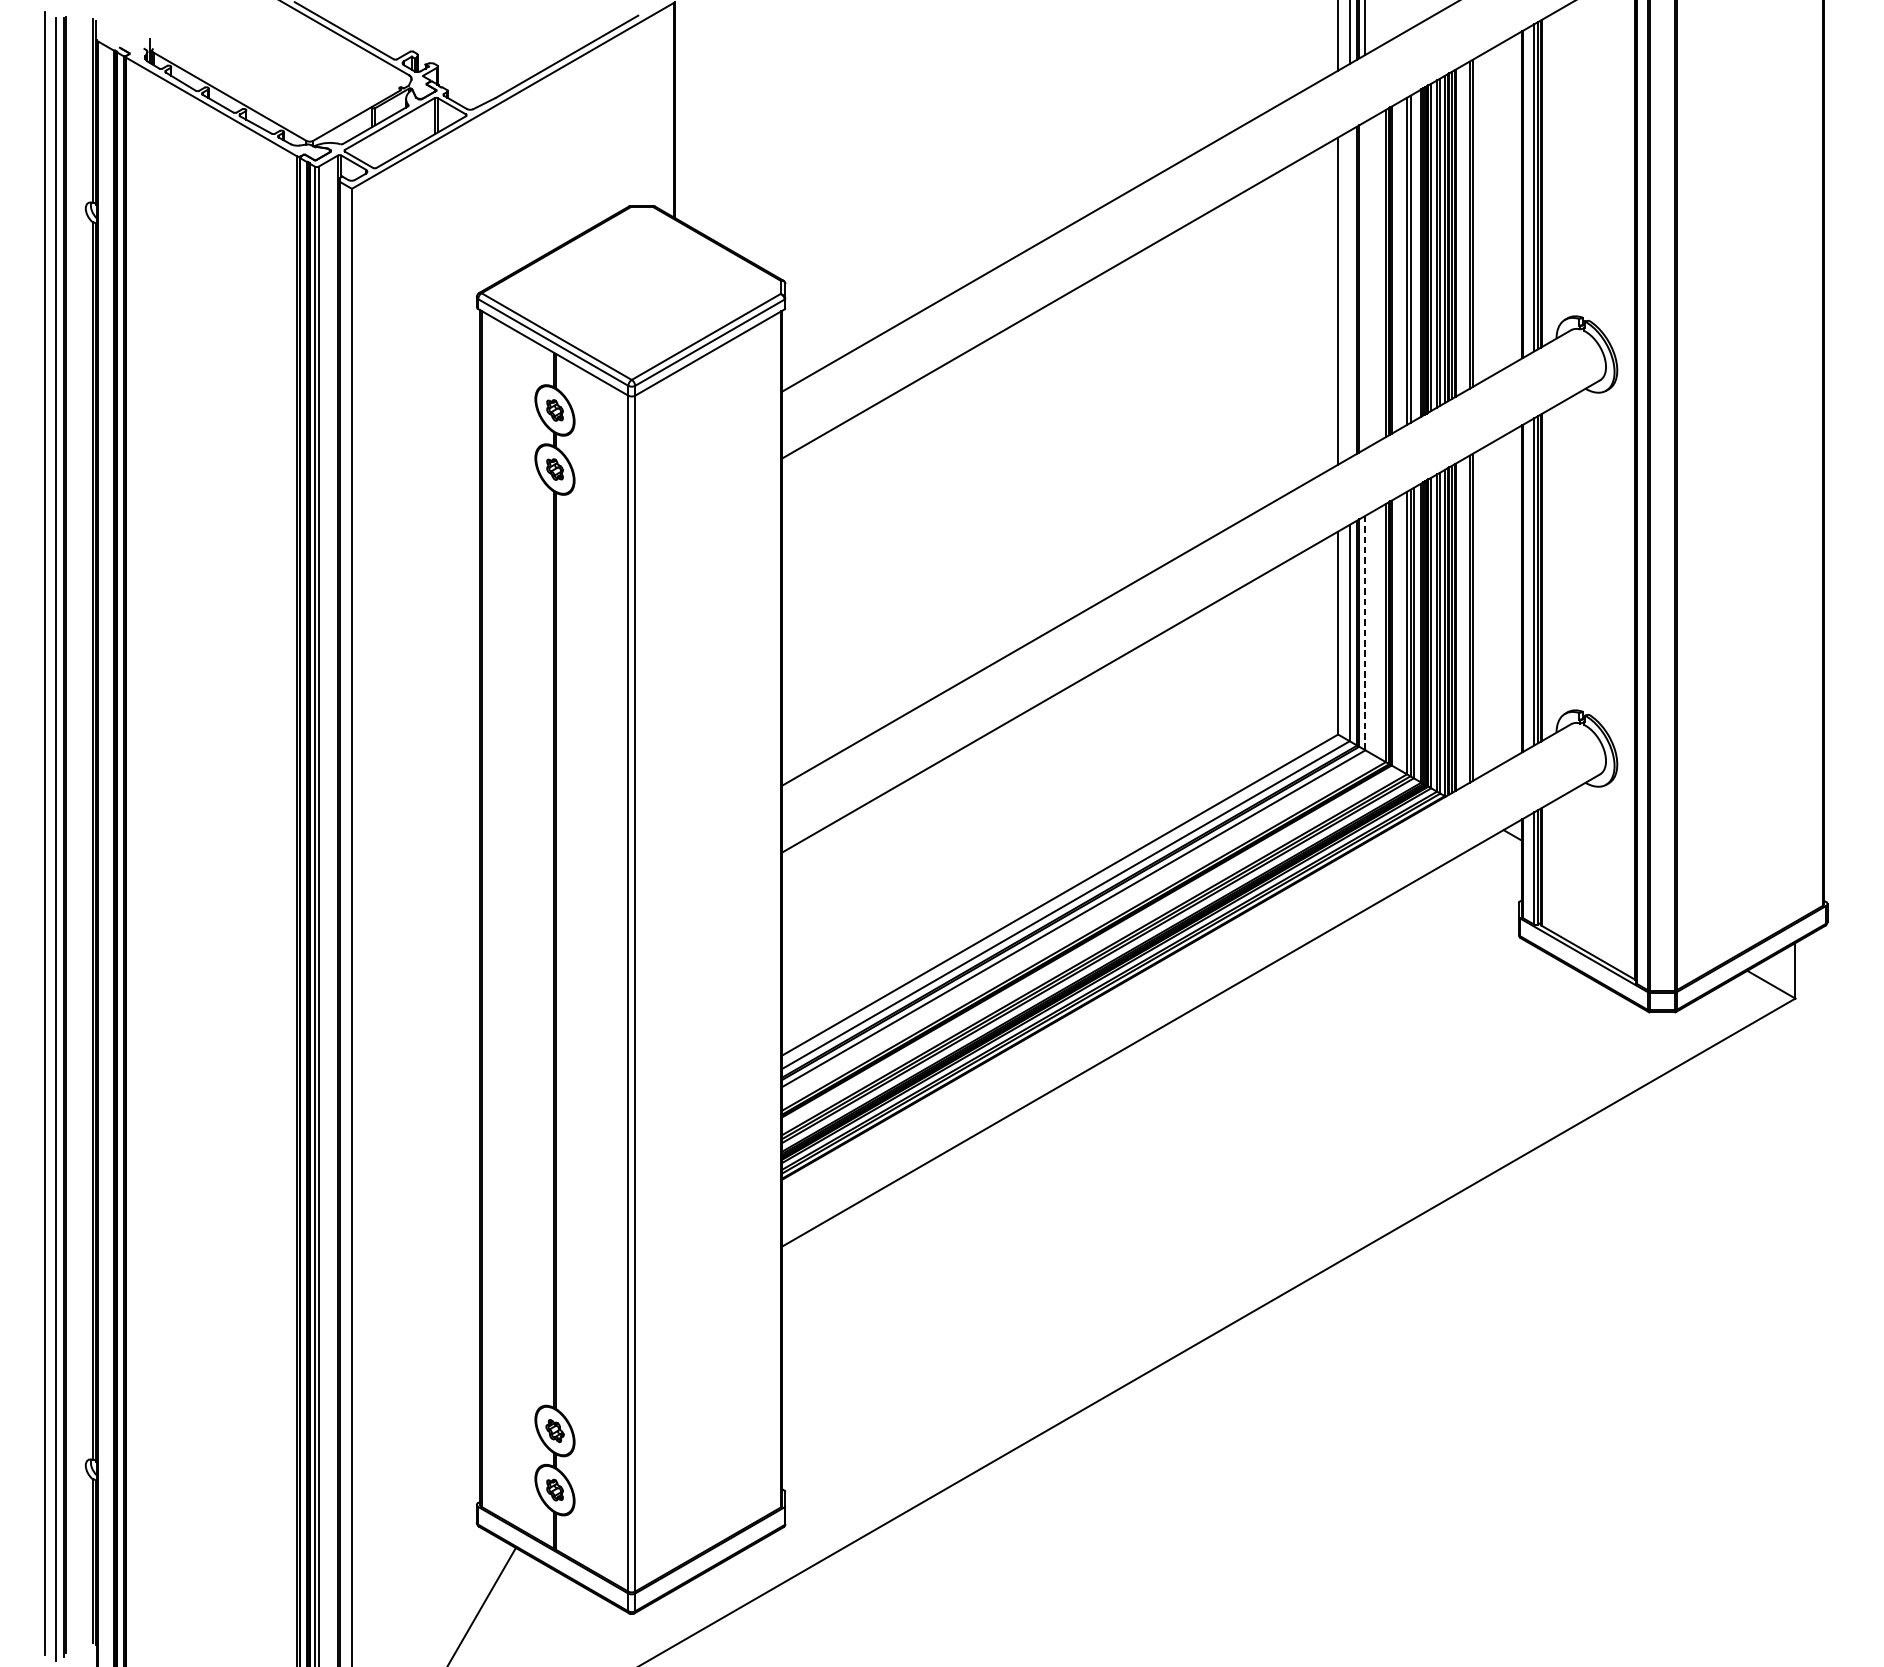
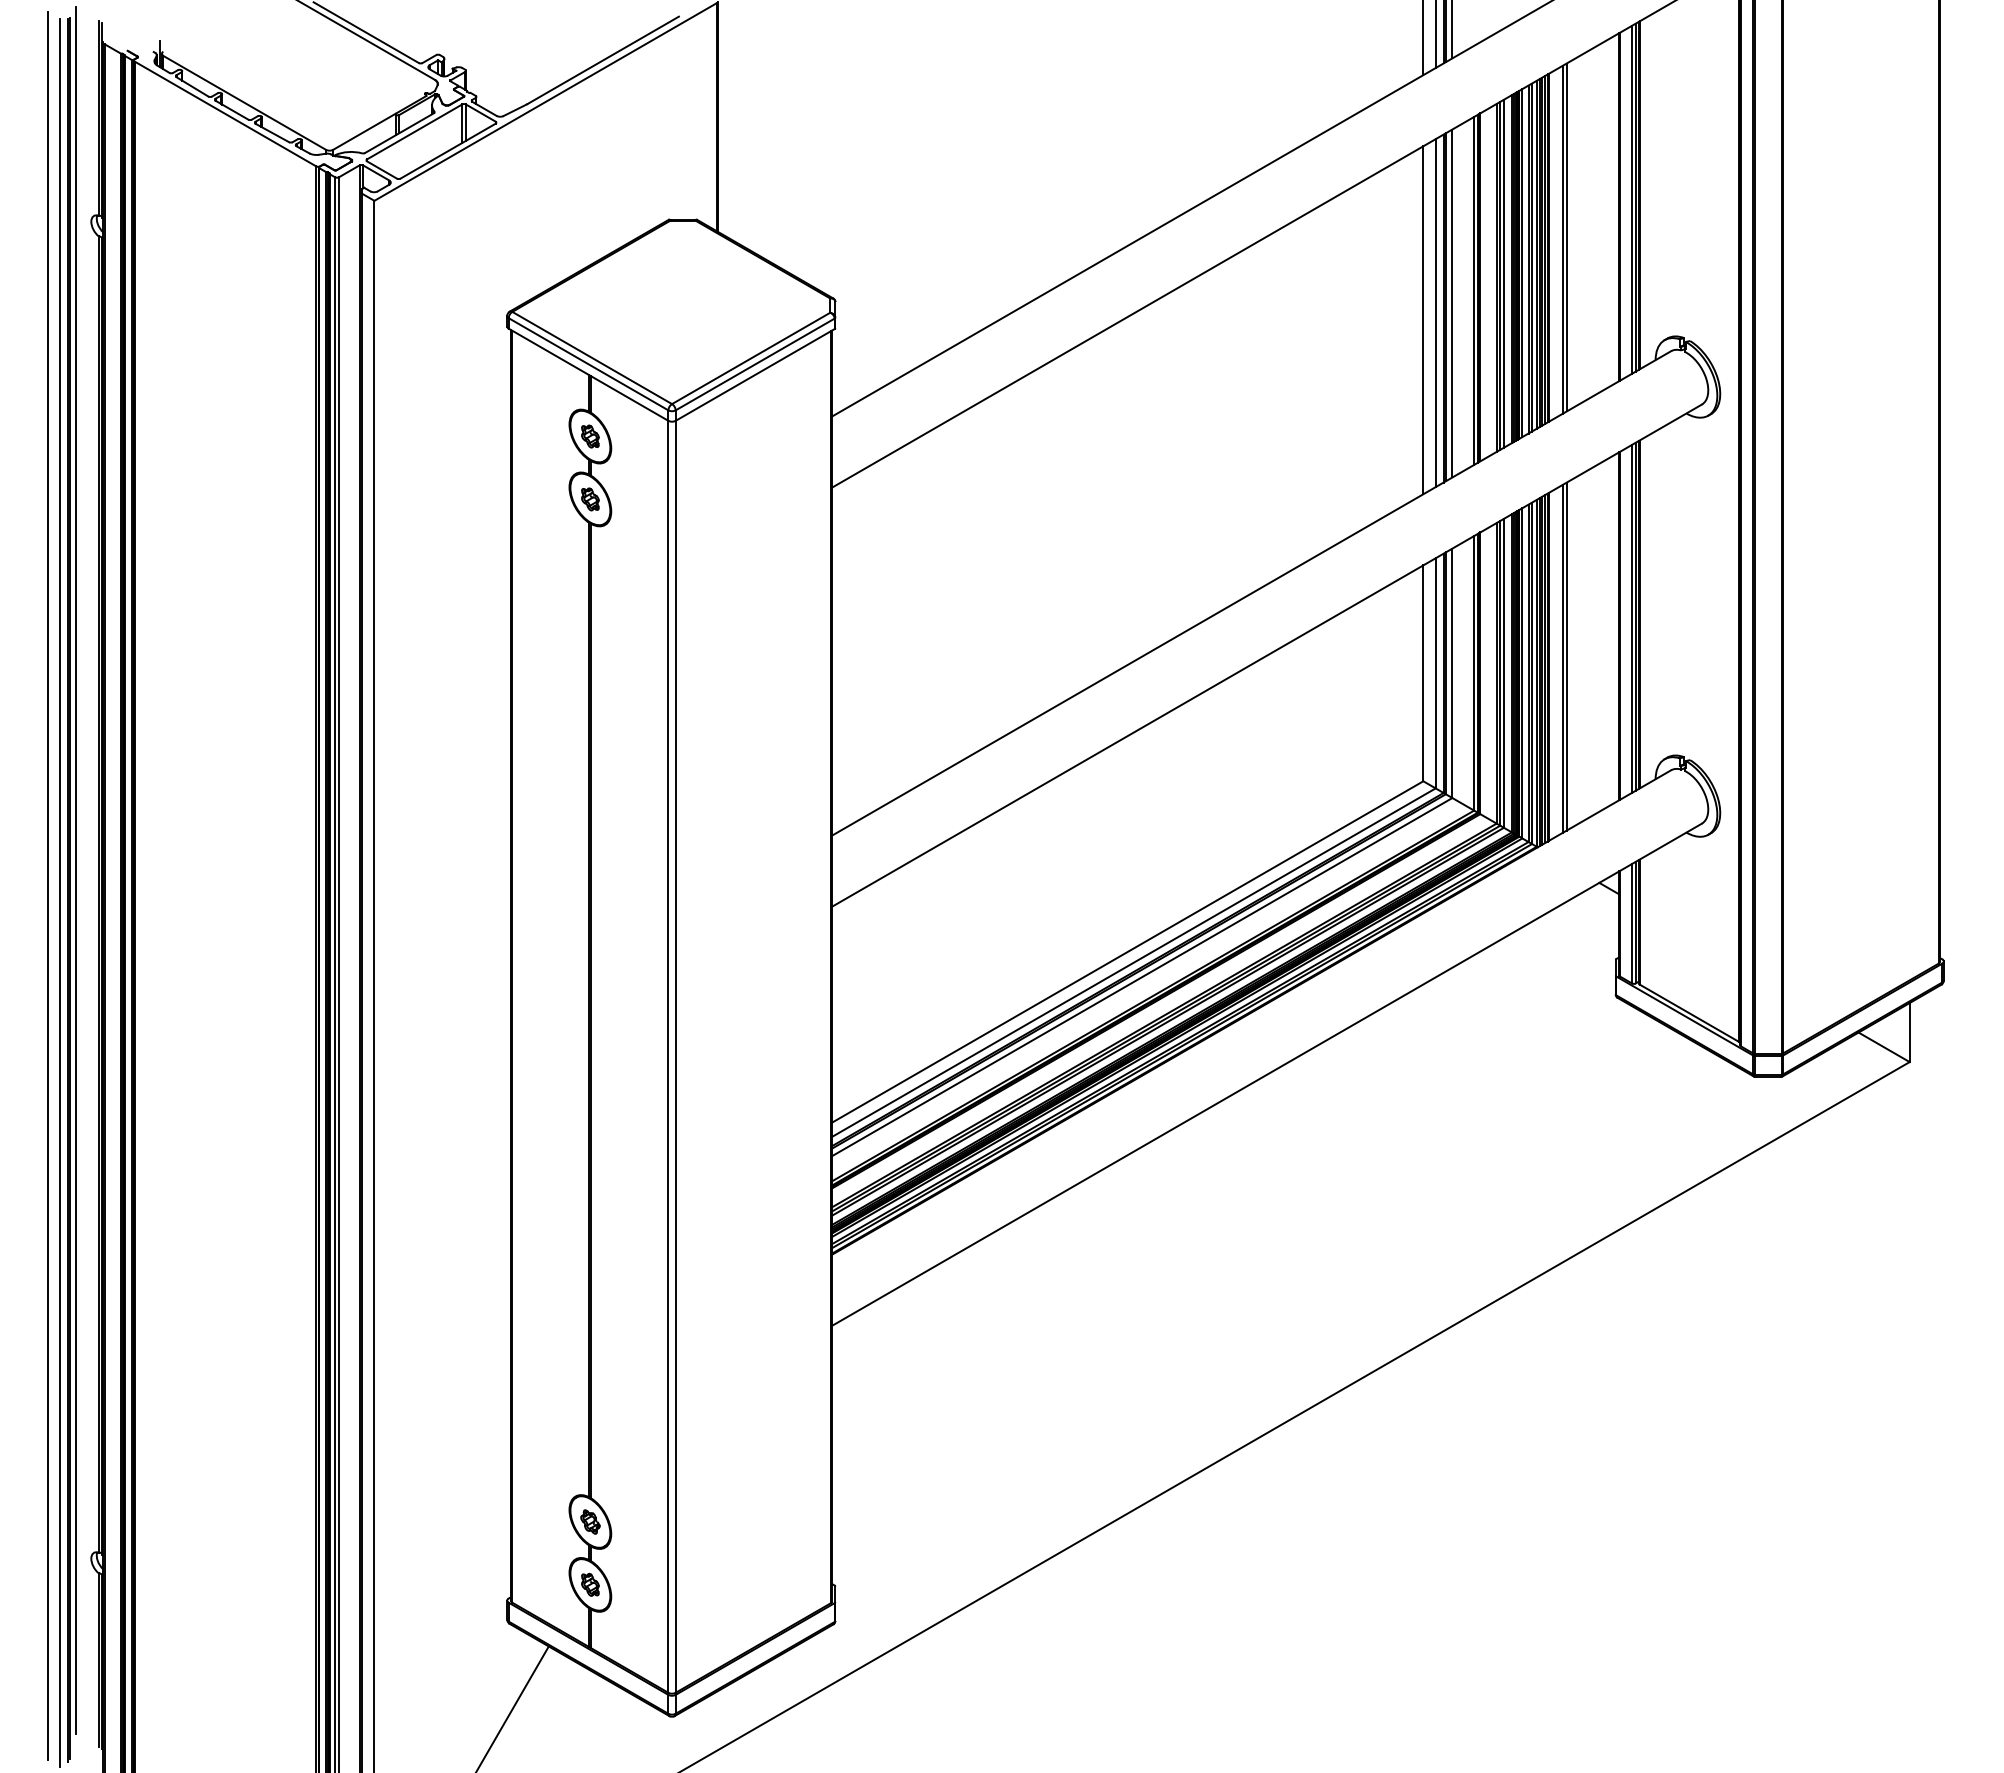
line: (1413, 257) -> (1503, 273), added
line: (1365, 285) -> (1452, 303), added
line: (1349, 294) -> (1435, 313), added
line: (1365, 633) -> (1452, 673), dashed -> solid
line: (70, 818) -> (75, 870), added

